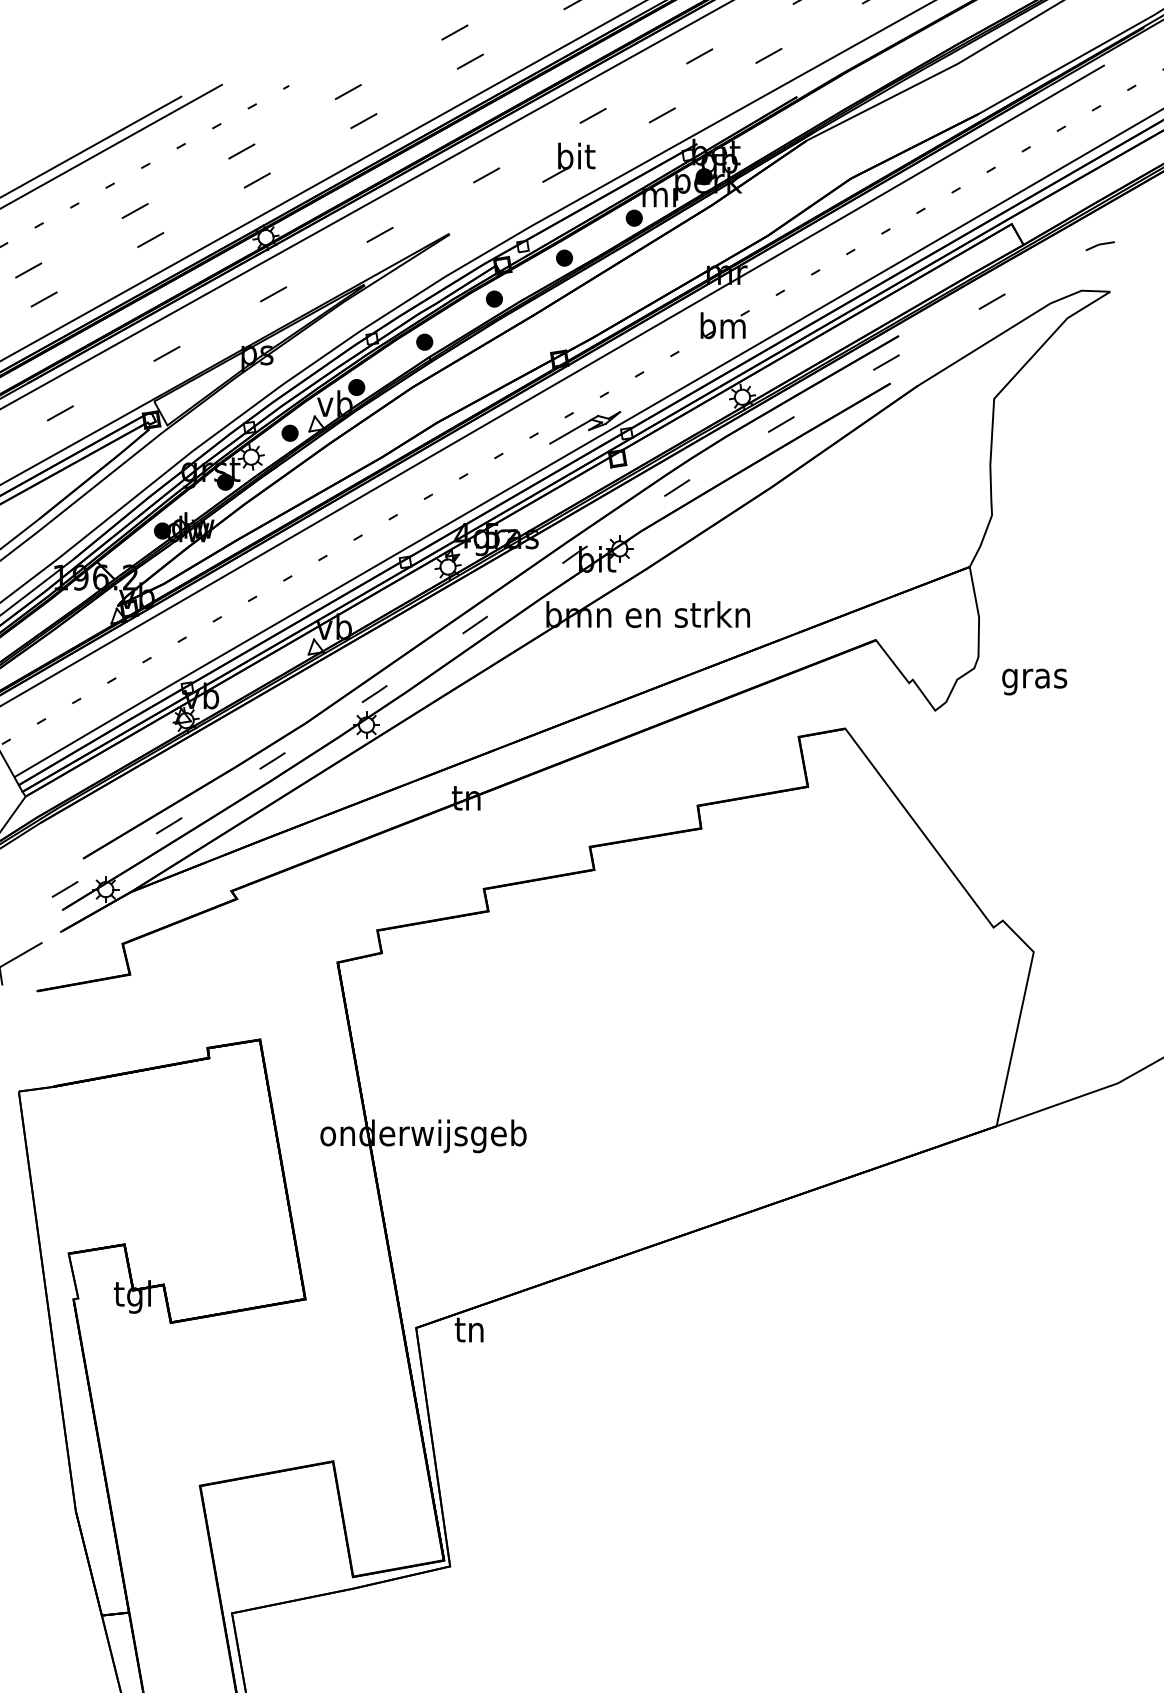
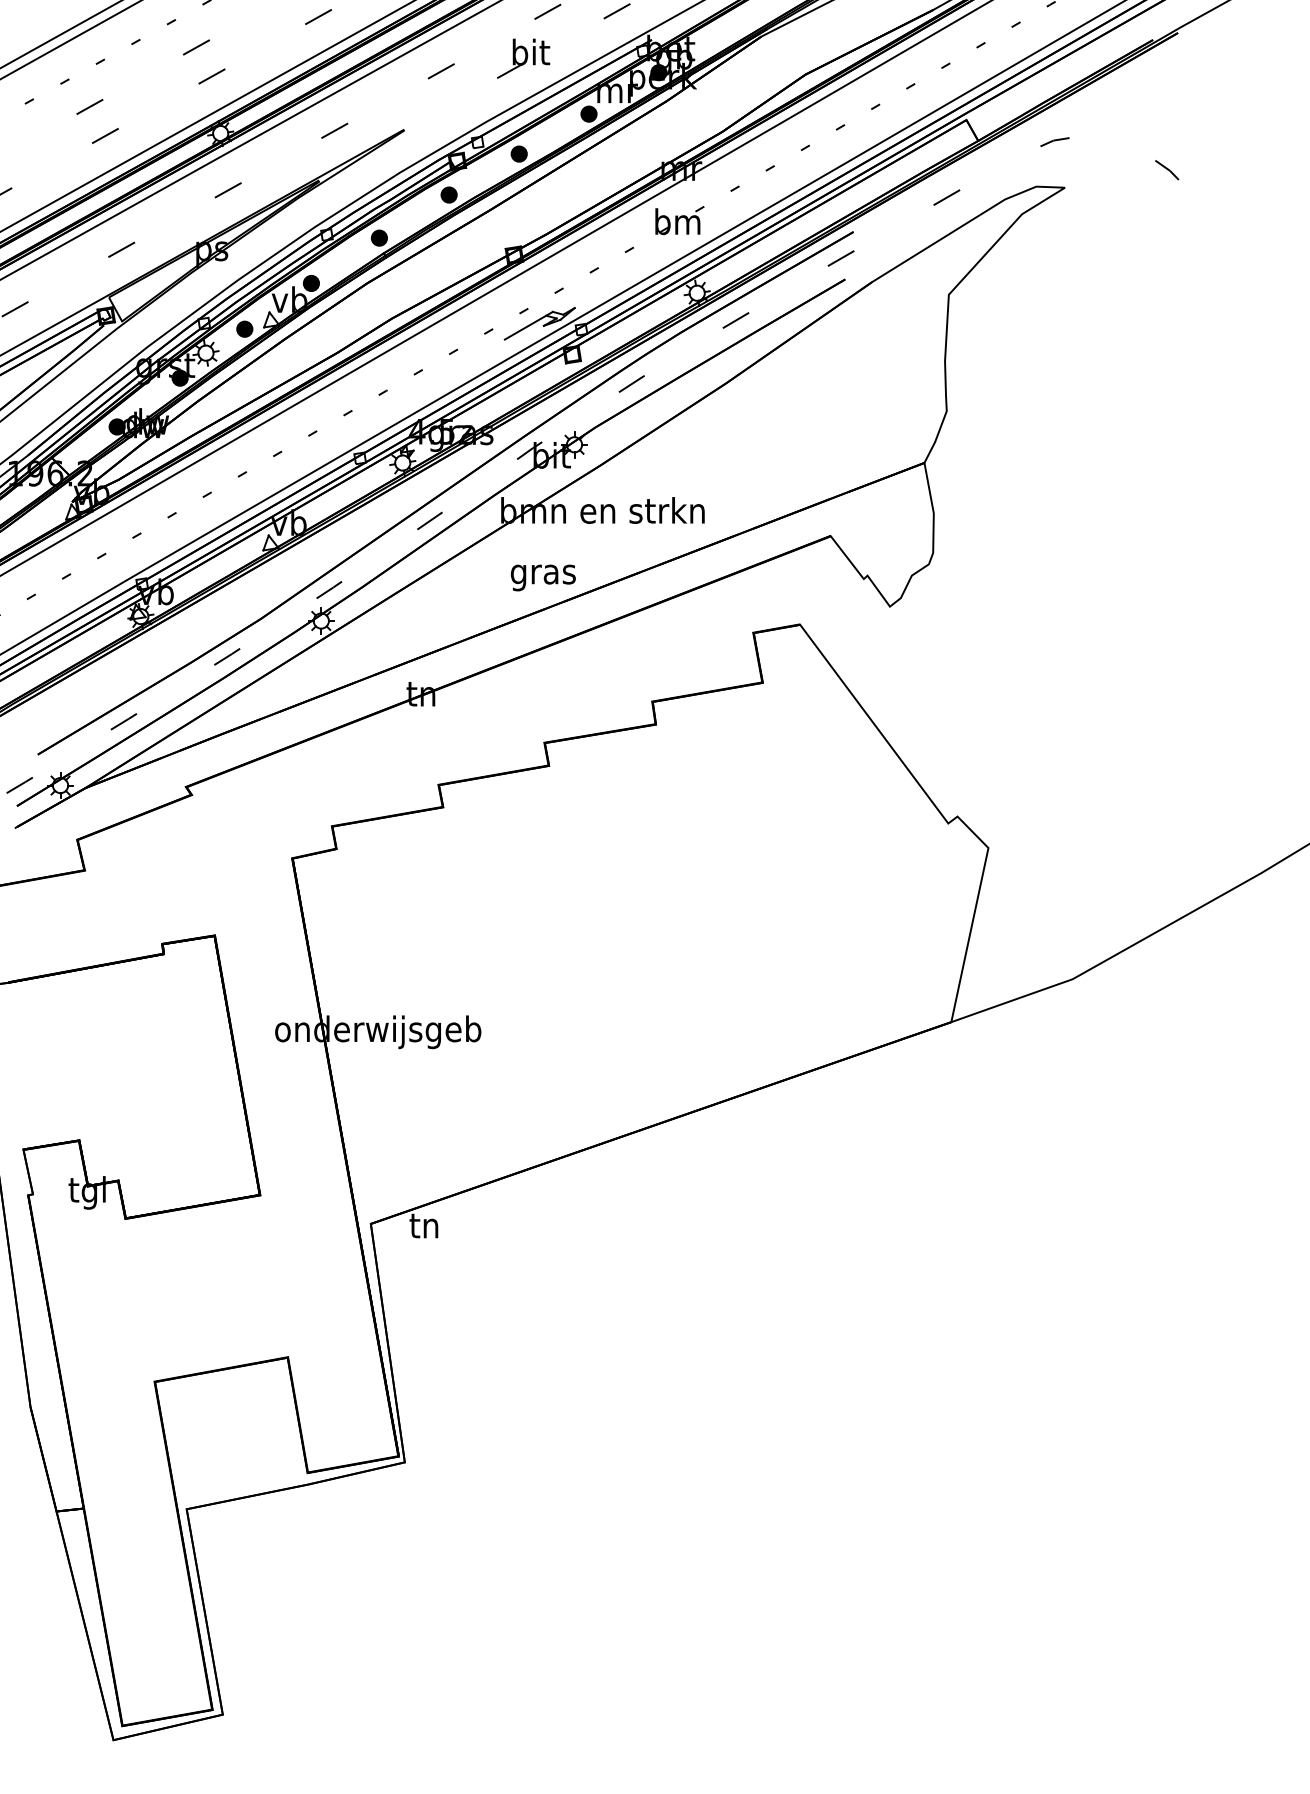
text: (1033, 681) -> (542, 577), moved

